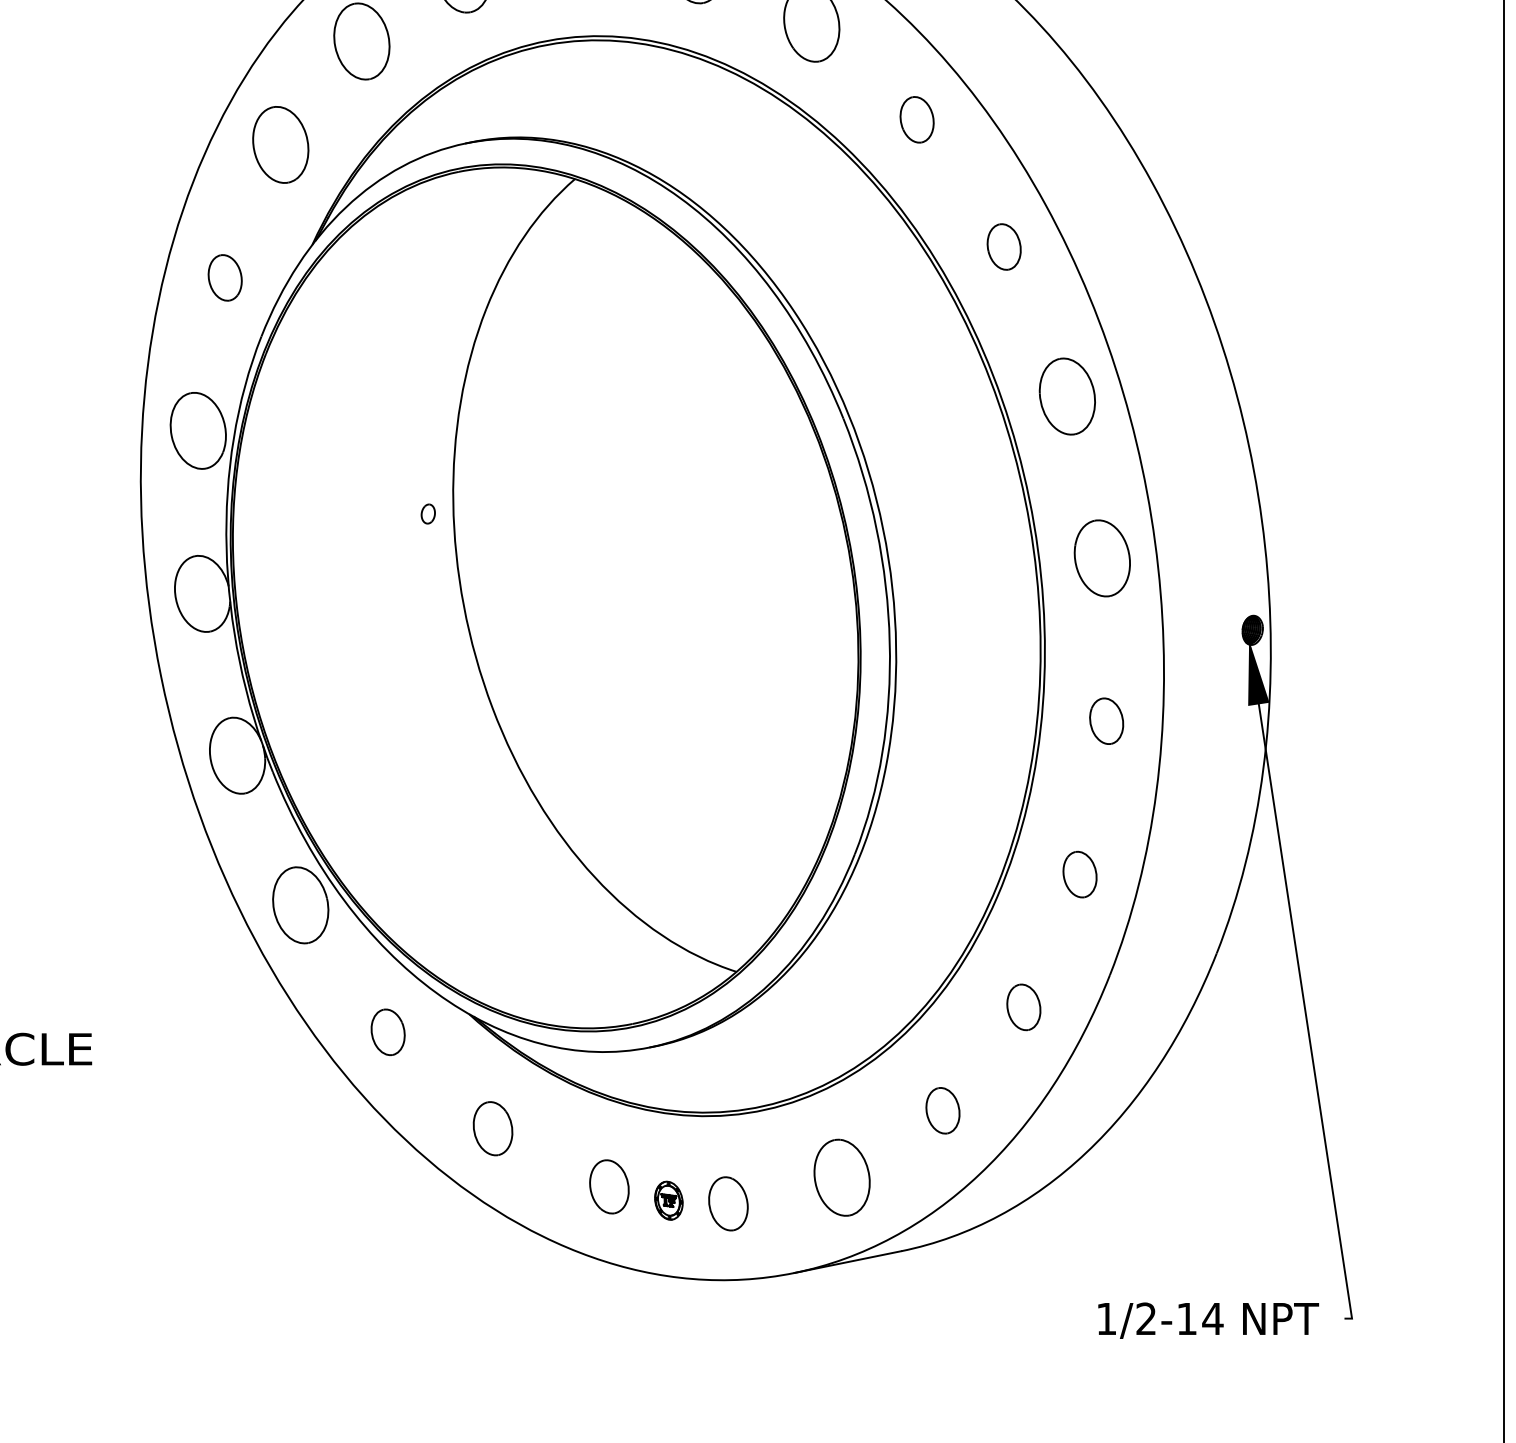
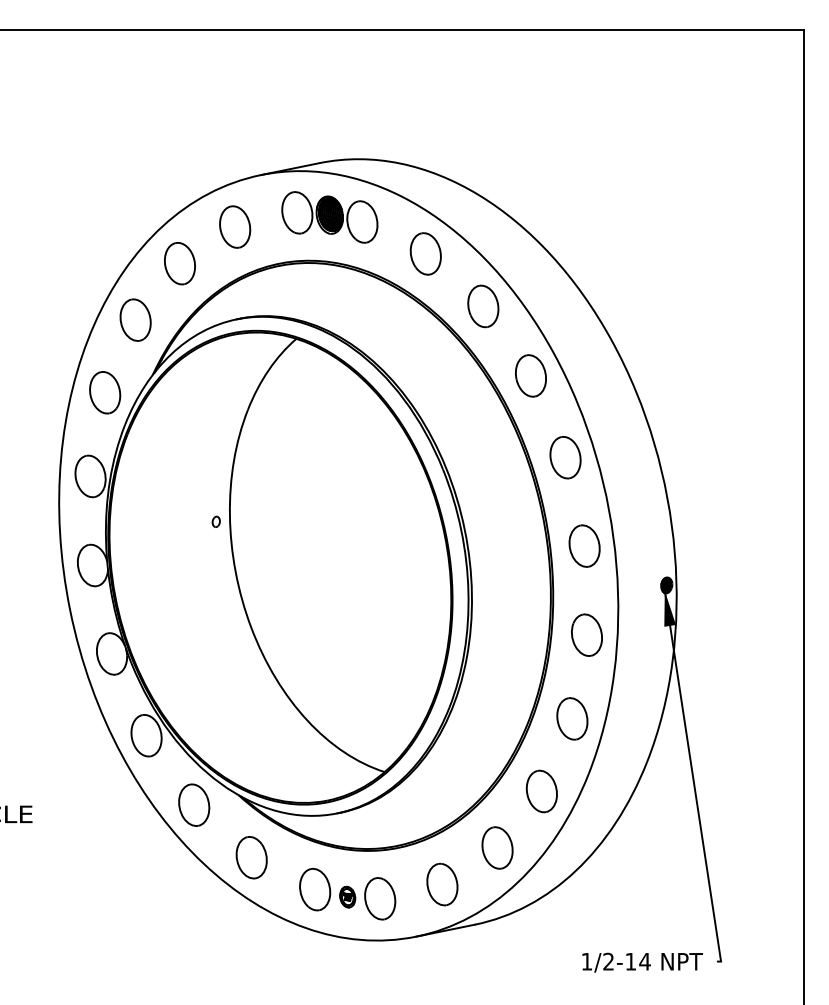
part: (917, 119) -> (483, 306), size x1.67
part: (1003, 246) -> (530, 375), size x1.67
part: (225, 277) -> (105, 392), size x1.67
part: (1105, 720) -> (586, 634), size x1.67
part: (1080, 873) -> (572, 718), size x1.67
part: (1023, 1007) -> (541, 791), size x1.67
part: (388, 1031) -> (194, 804), size x1.67
part: (942, 1109) -> (497, 847), size x1.67
part: (492, 1128) -> (251, 857), size x1.43
part: (609, 1186) -> (315, 889), size x1.43
part: (728, 1203) -> (380, 898), size x1.43

